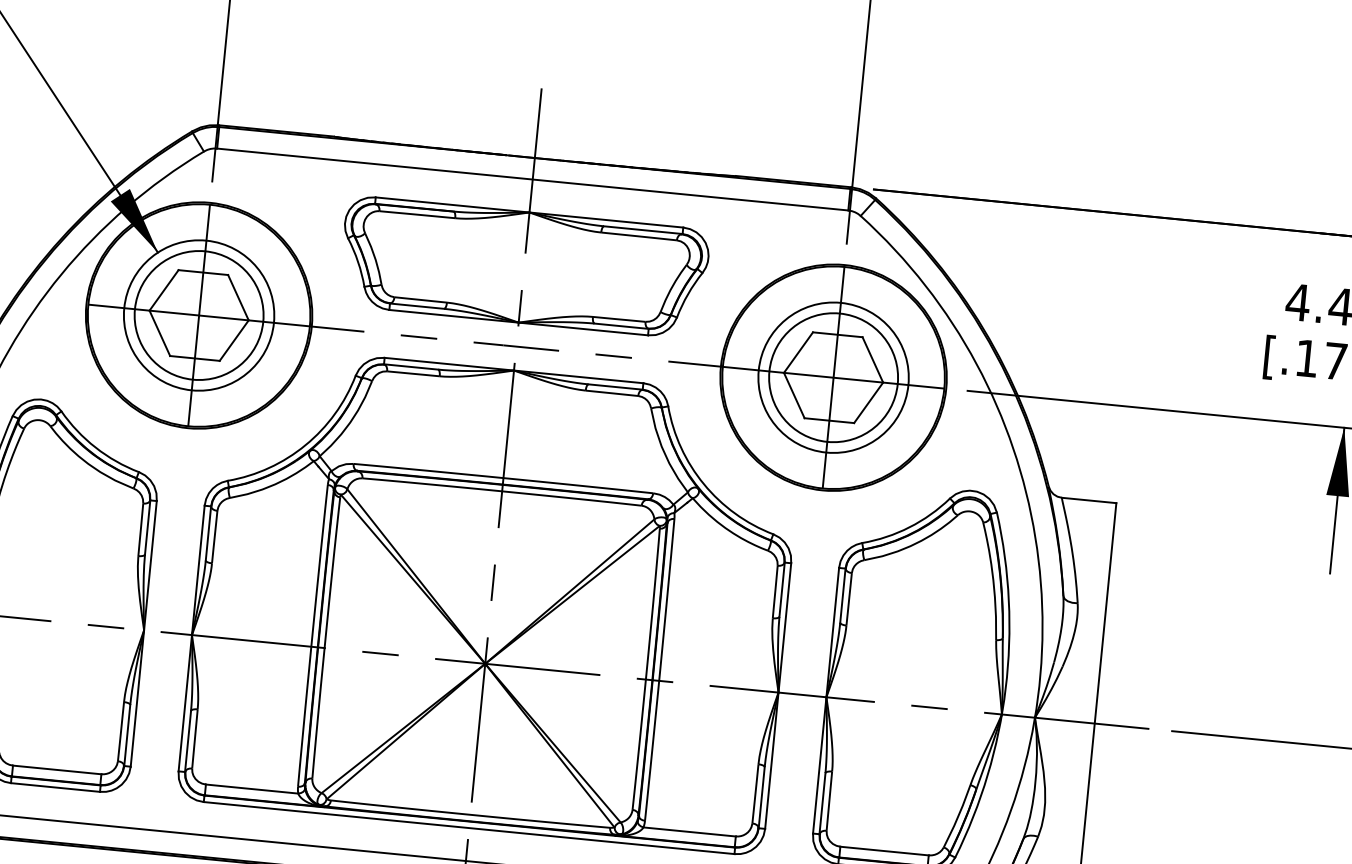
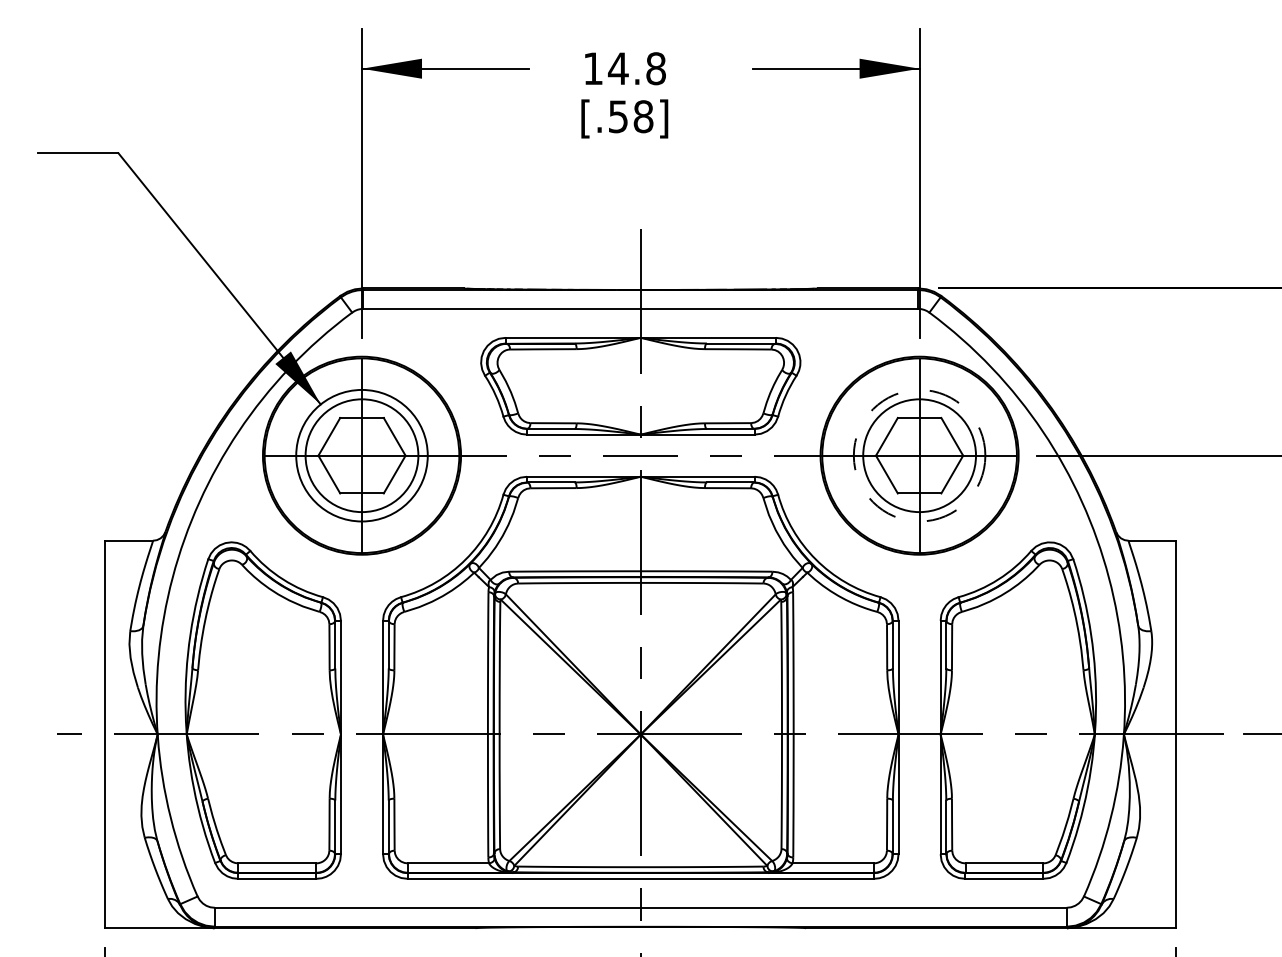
circle: (833, 377) -> (919, 455), solid -> dashed

